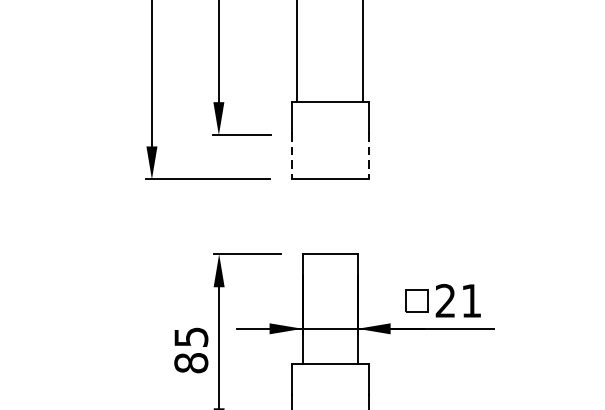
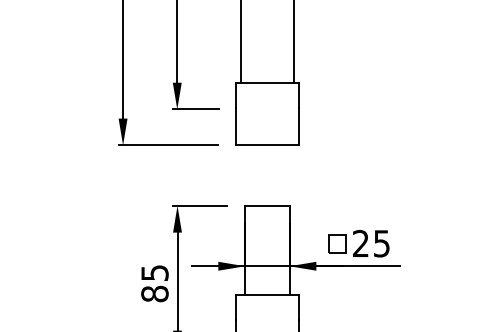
line: (292, 156) -> (236, 126), dashed -> solid
line: (368, 156) -> (298, 126), dashed -> solid
text: (471, 300) -> (381, 243), 21 -> 25

